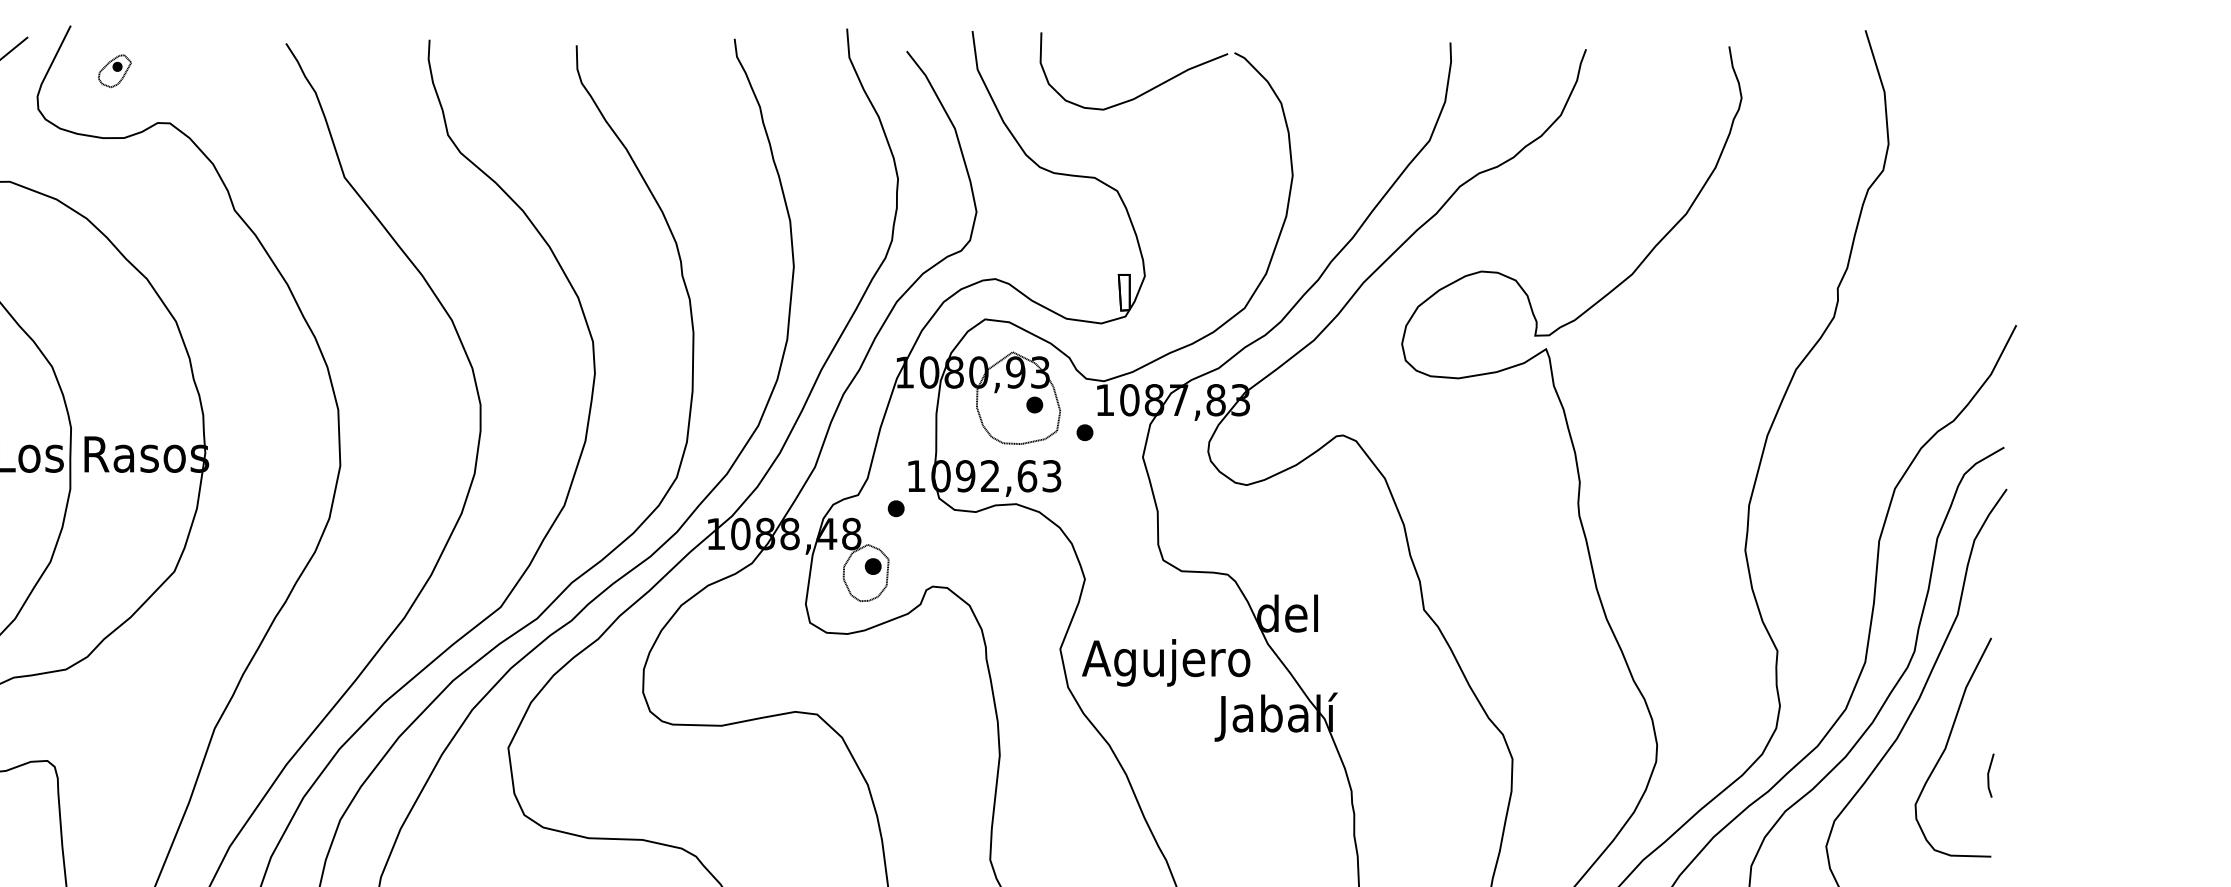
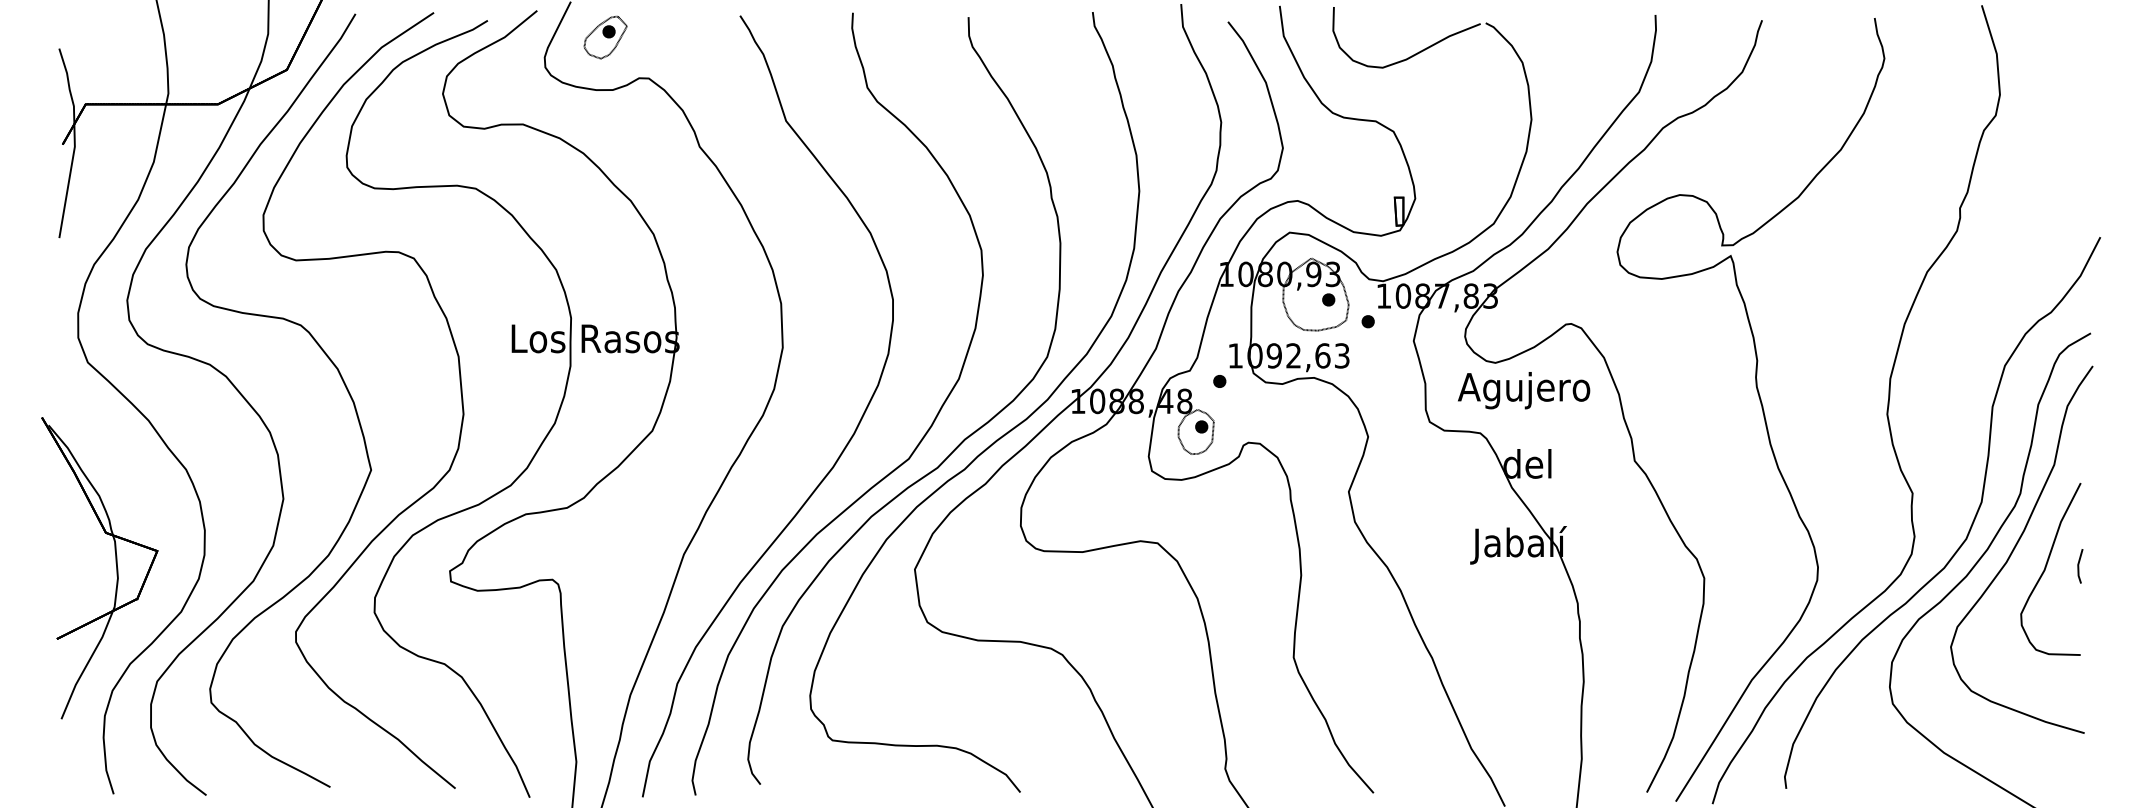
part: (114, 71) -> (605, 37), size x1.67
text: (1166, 662) -> (1524, 390), moved
line: (1989, 775) -> (2079, 566), moved

